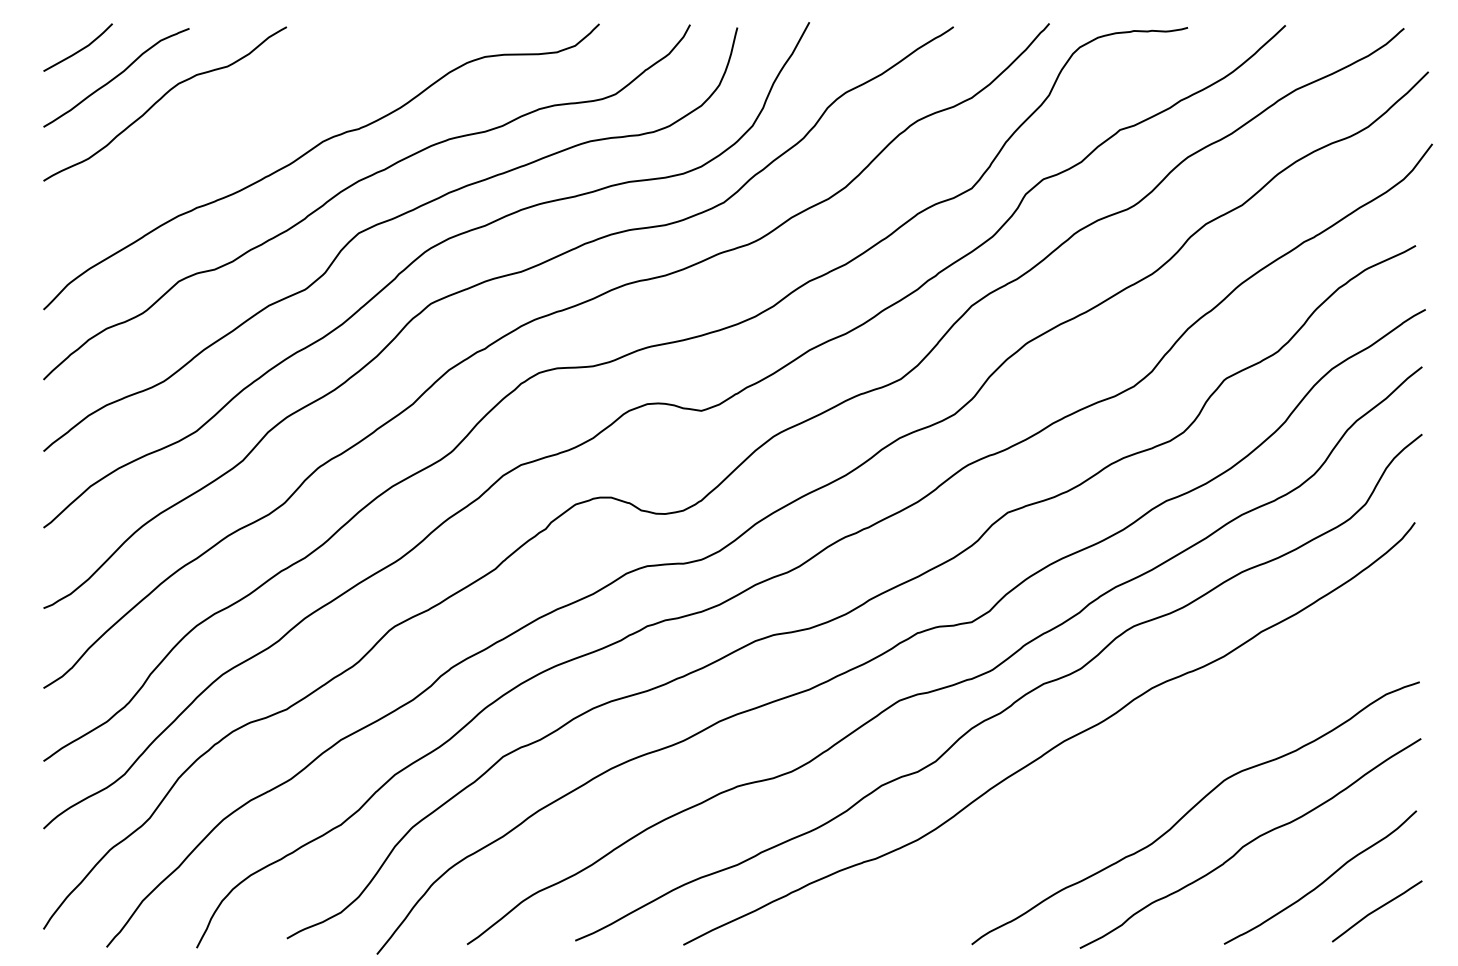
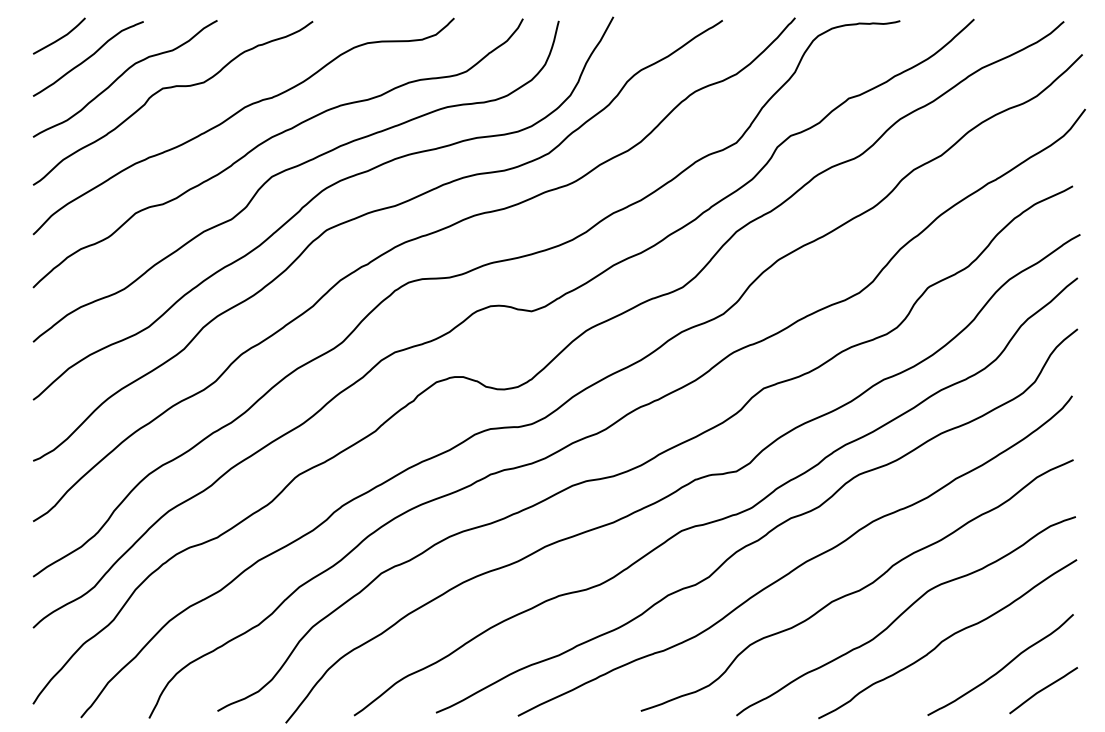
curve: (226, 116) -> (171, 88), added
curve: (1135, 776) -> (860, 588), added

